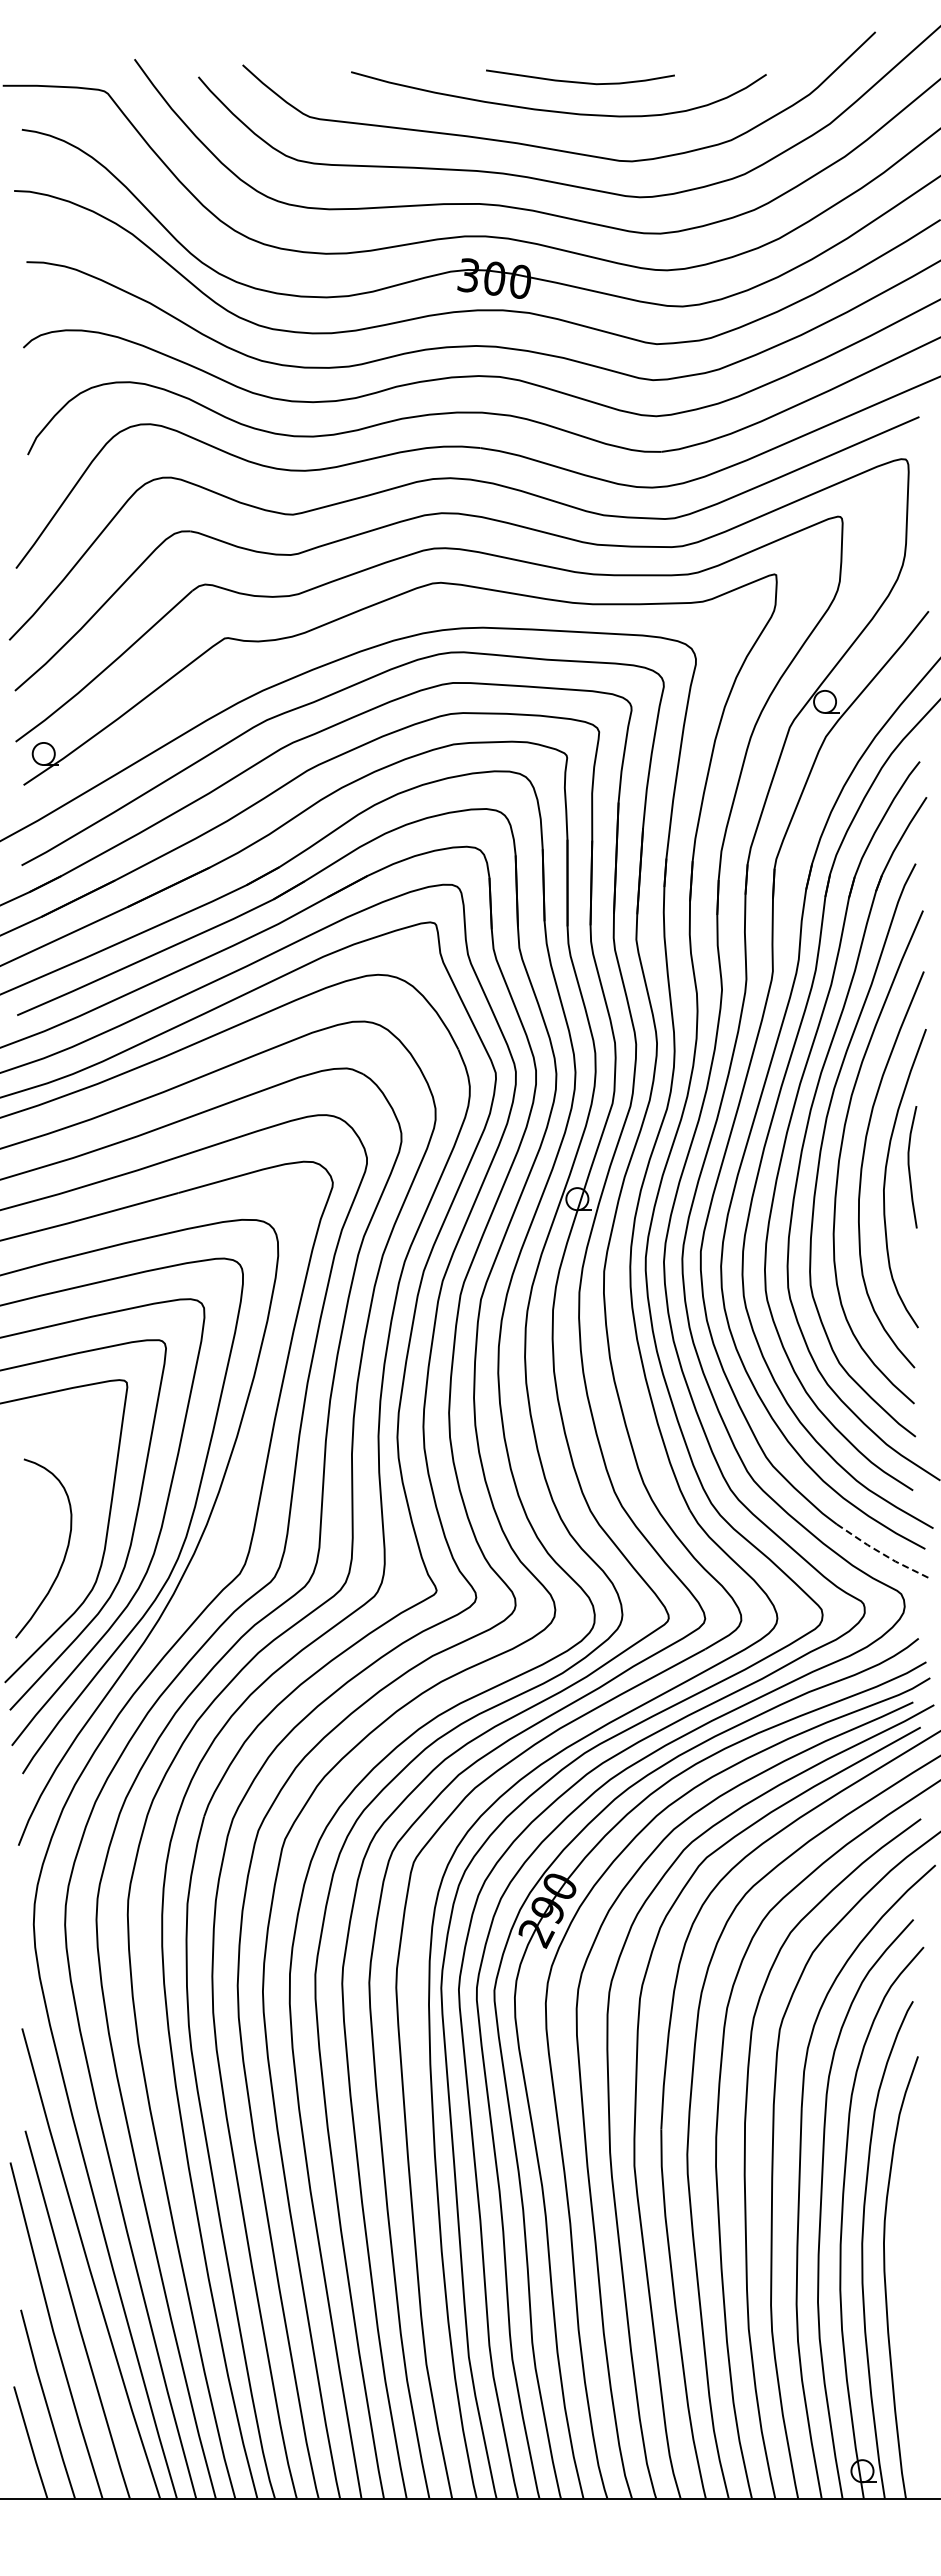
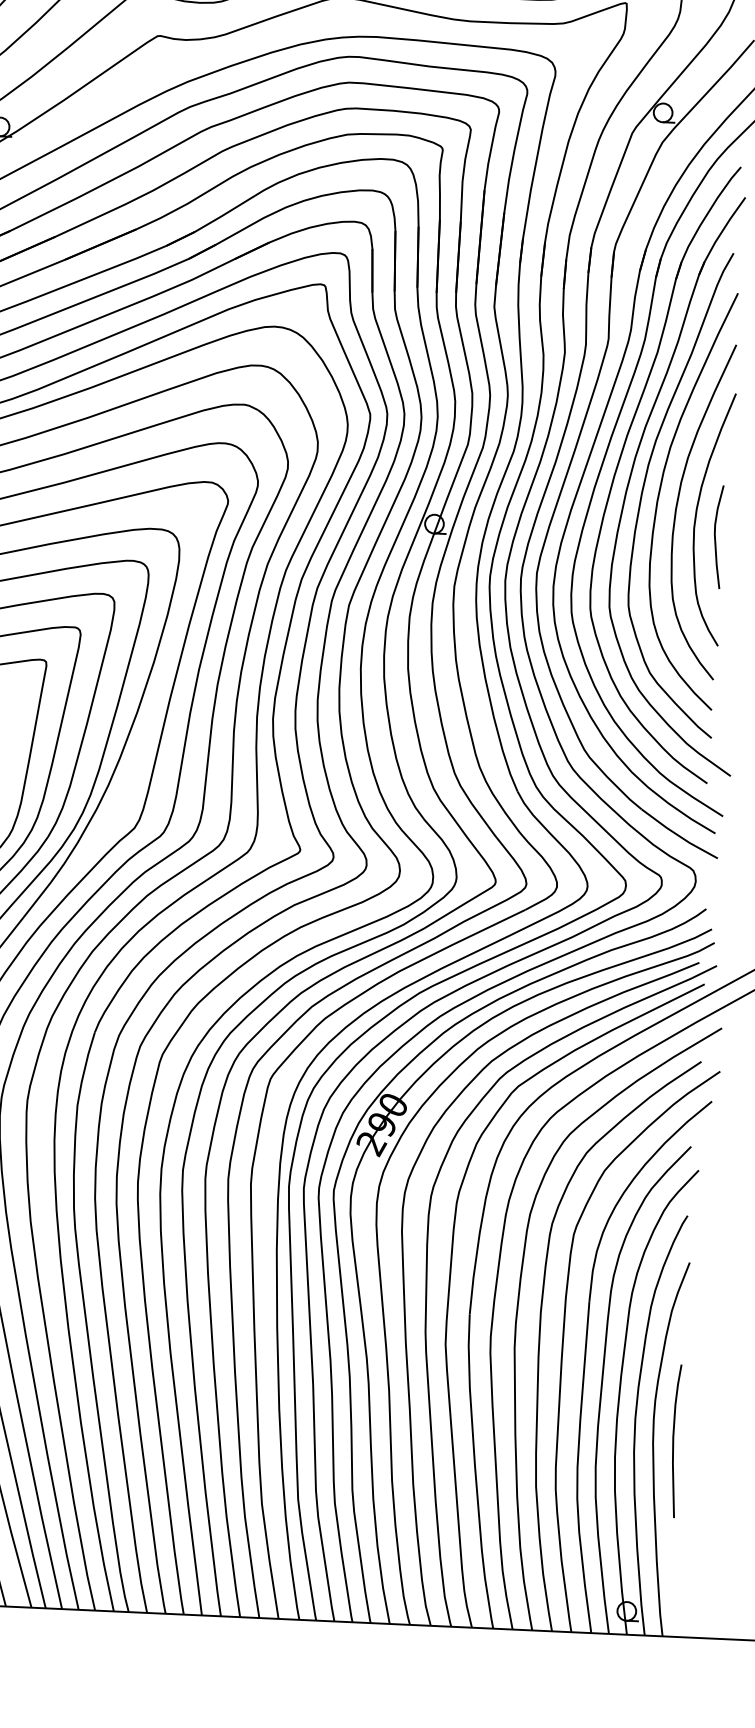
curve: (909, 1167) -> (715, 537), moved
line: (881, 1553) -> (678, 835), dashed -> solid
curve: (908, 2267) -> (673, 1440), added

